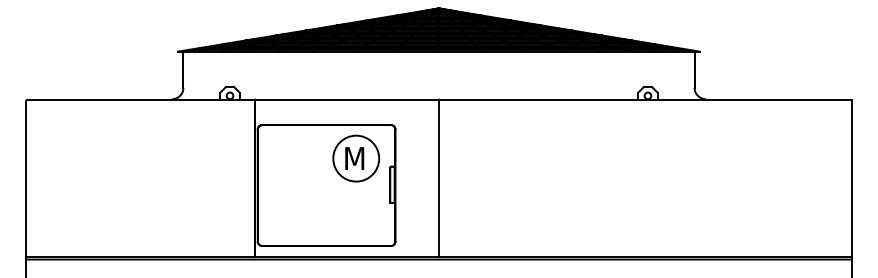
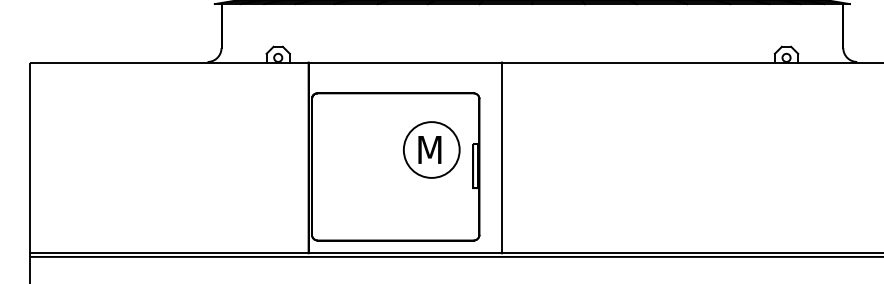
part: (356, 158) -> (432, 149), moved
line: (439, 177) -> (502, 157), moved

